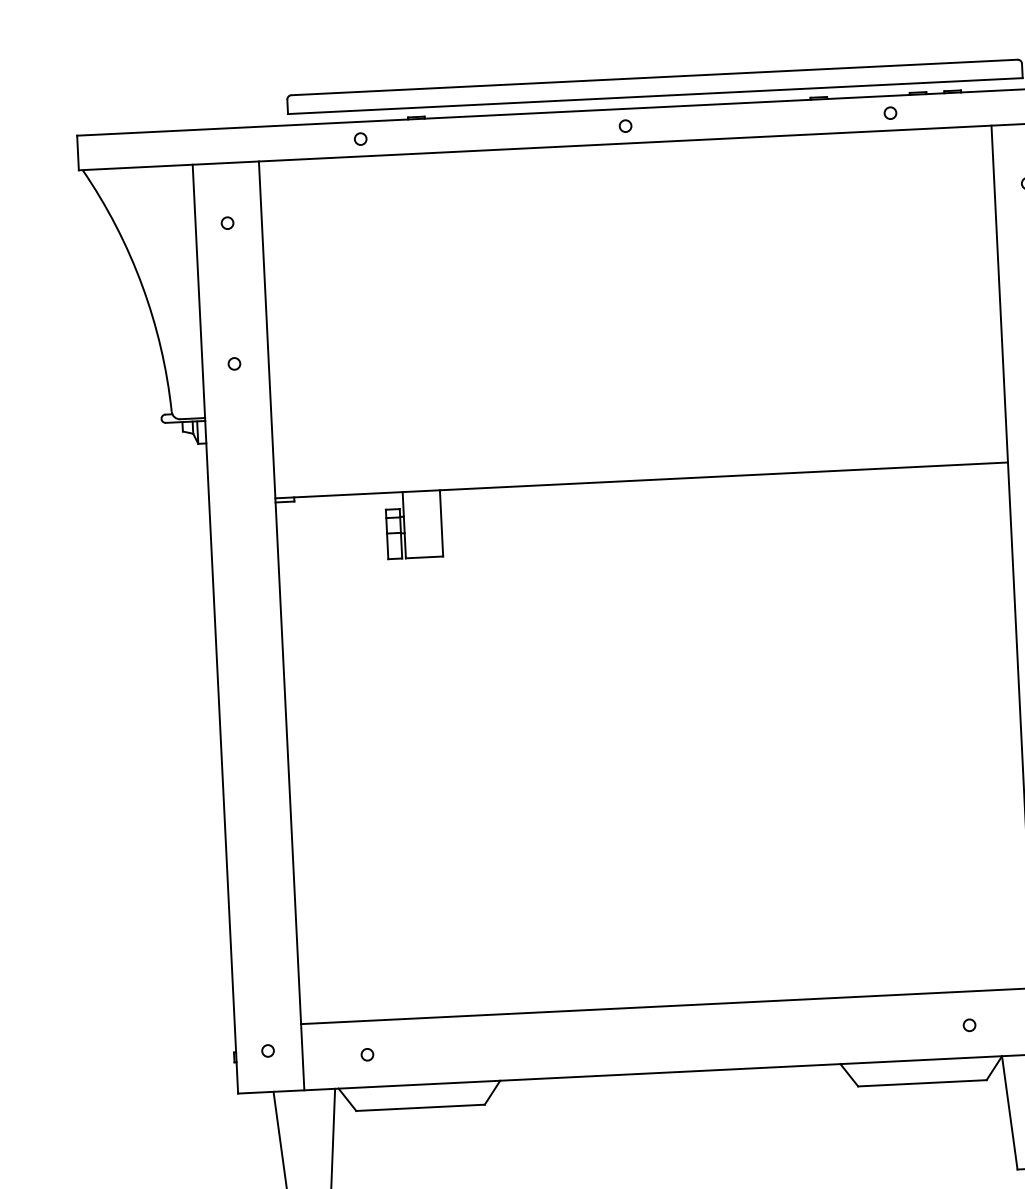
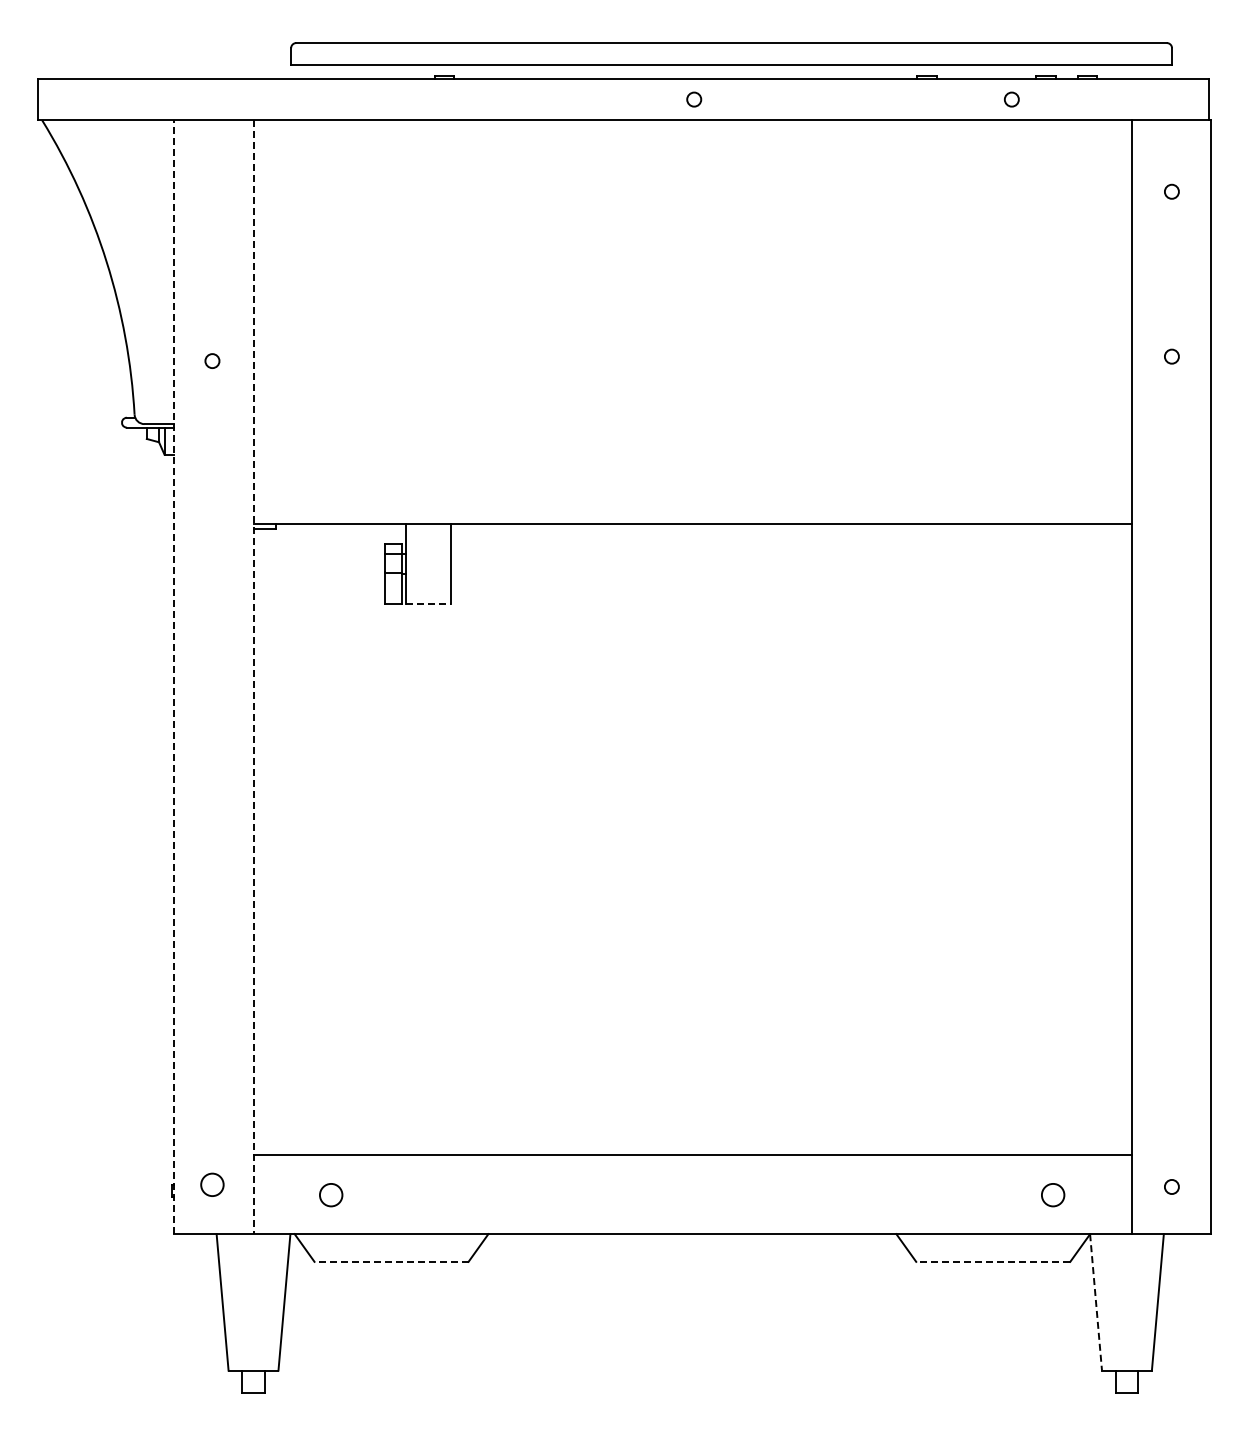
circle: (360, 139) -> (376, 99), removed
circle: (227, 223) -> (212, 192), removed
line: (424, 557) -> (428, 603), solid -> dashed
line: (281, 626) -> (253, 677), solid -> dashed
line: (215, 629) -> (174, 677), solid -> dashed
circle: (969, 1025) -> (1052, 1195), size x1.6
circle: (268, 1050) -> (212, 1184), size x1.6
circle: (366, 1054) -> (330, 1195), size x1.6
line: (921, 1083) -> (992, 1261), solid -> dashed
line: (420, 1107) -> (391, 1261), solid -> dashed
line: (1010, 1112) -> (1096, 1302), solid -> dashed

